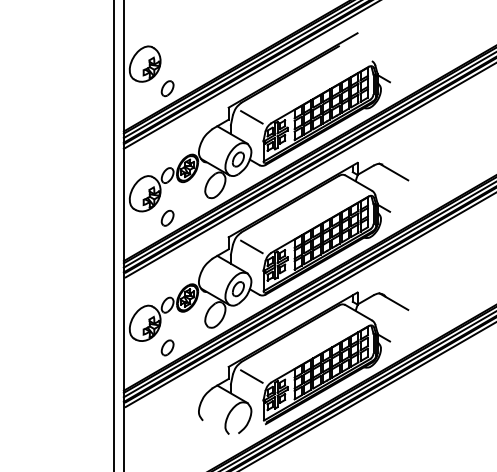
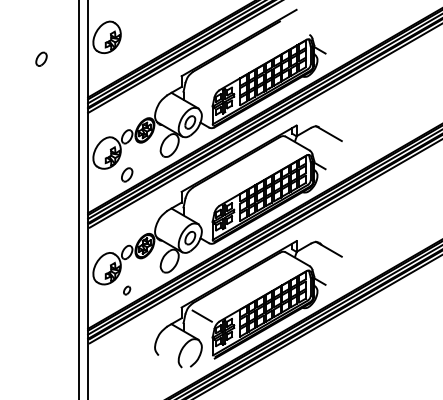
part: (167, 88) -> (41, 59), moved
line: (251, 117) -> (201, 85), removed
line: (251, 246) -> (201, 200), removed
part: (167, 347) -> (127, 290), size x0.6

